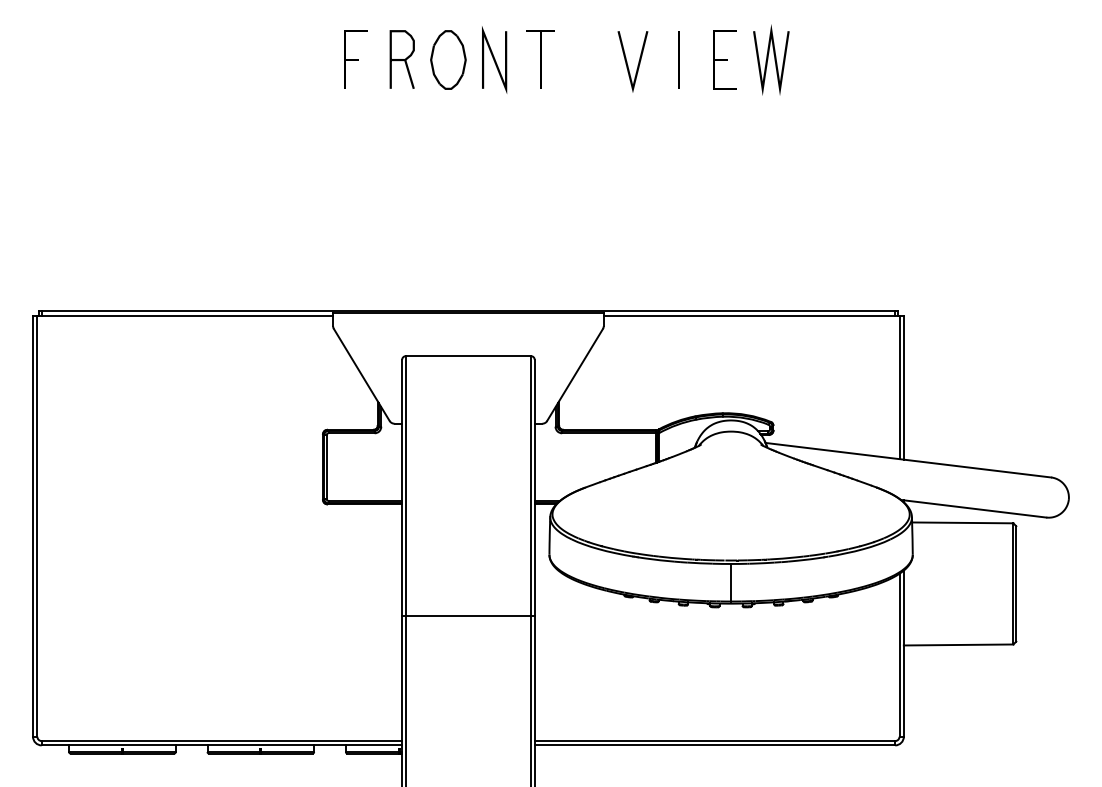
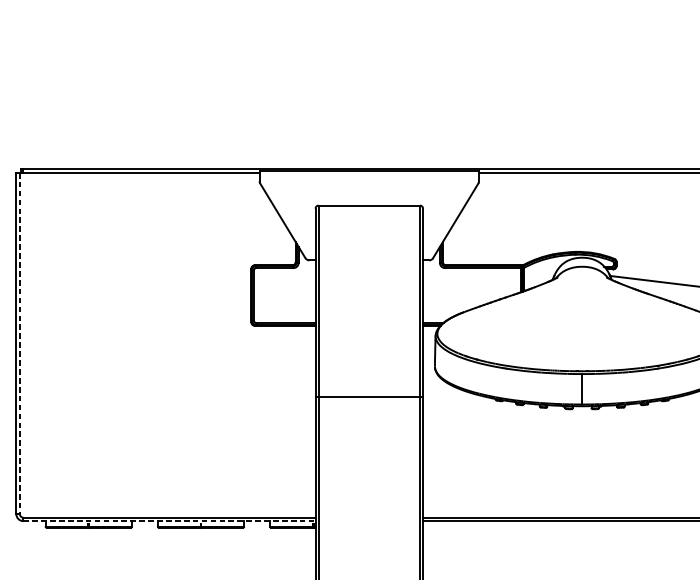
line: (37, 526) -> (19, 343), solid -> dashed
line: (468, 615) -> (369, 396), moved
line: (222, 745) -> (169, 521), solid -> dashed

